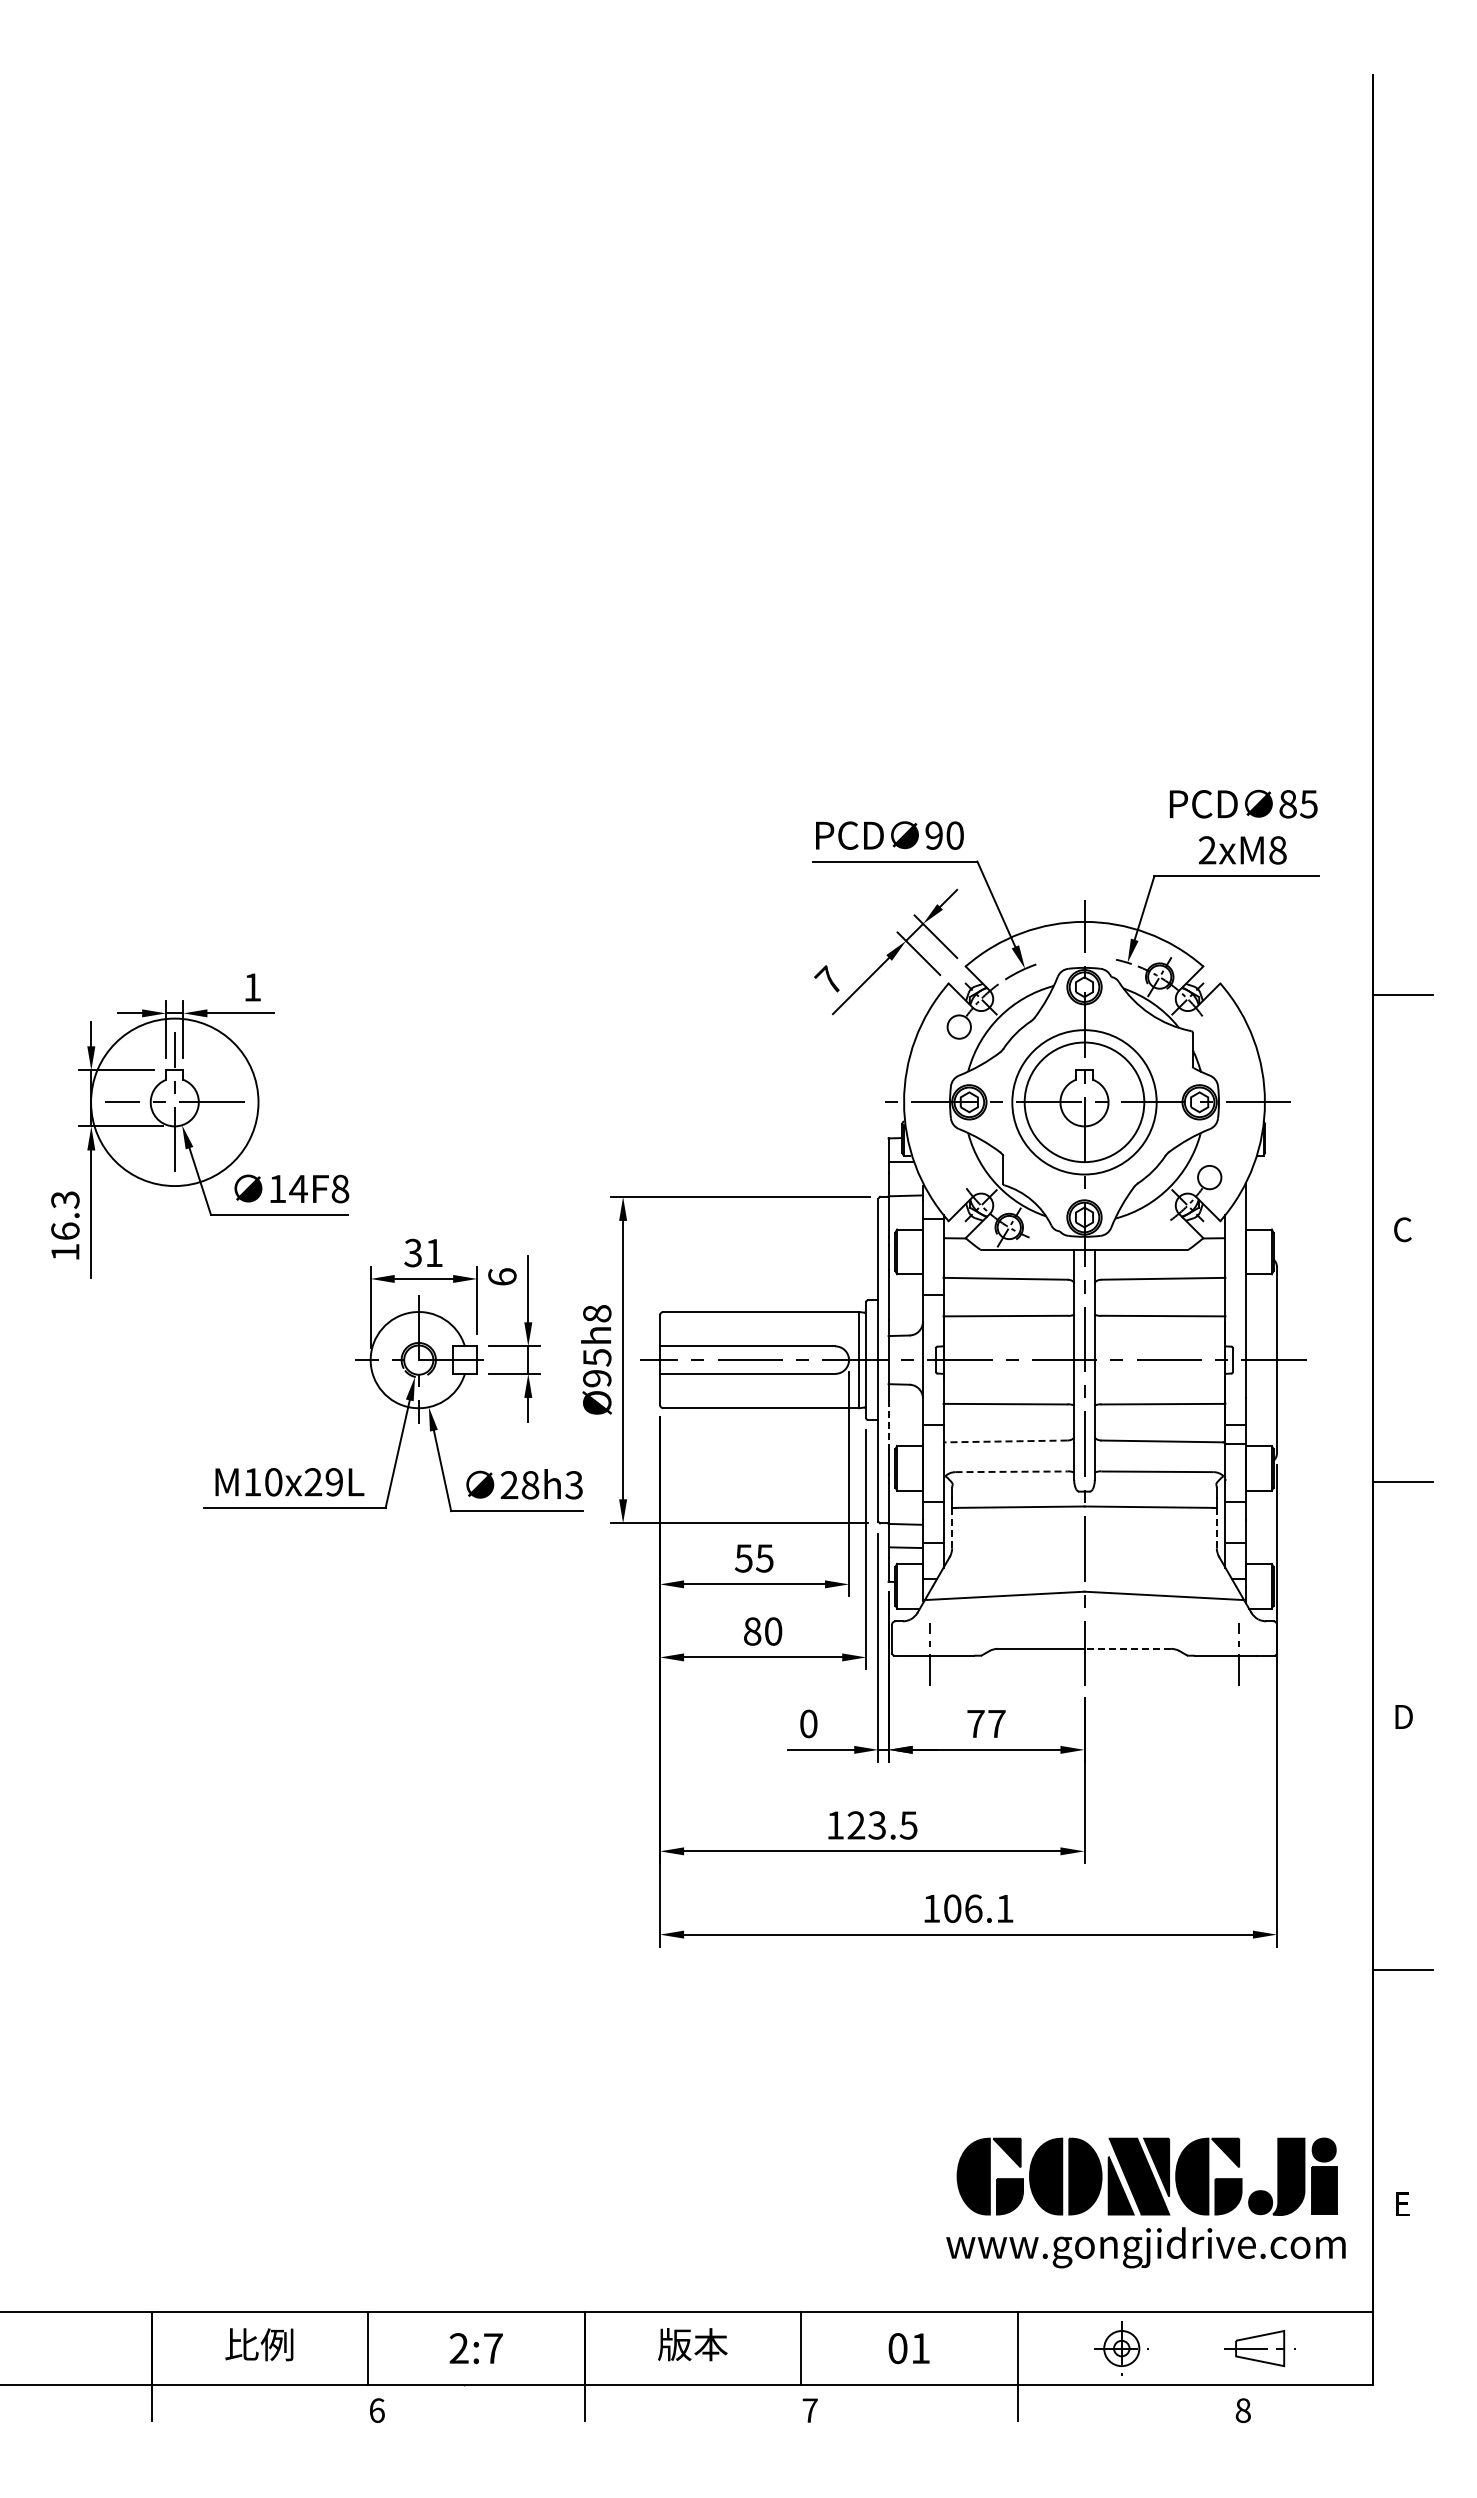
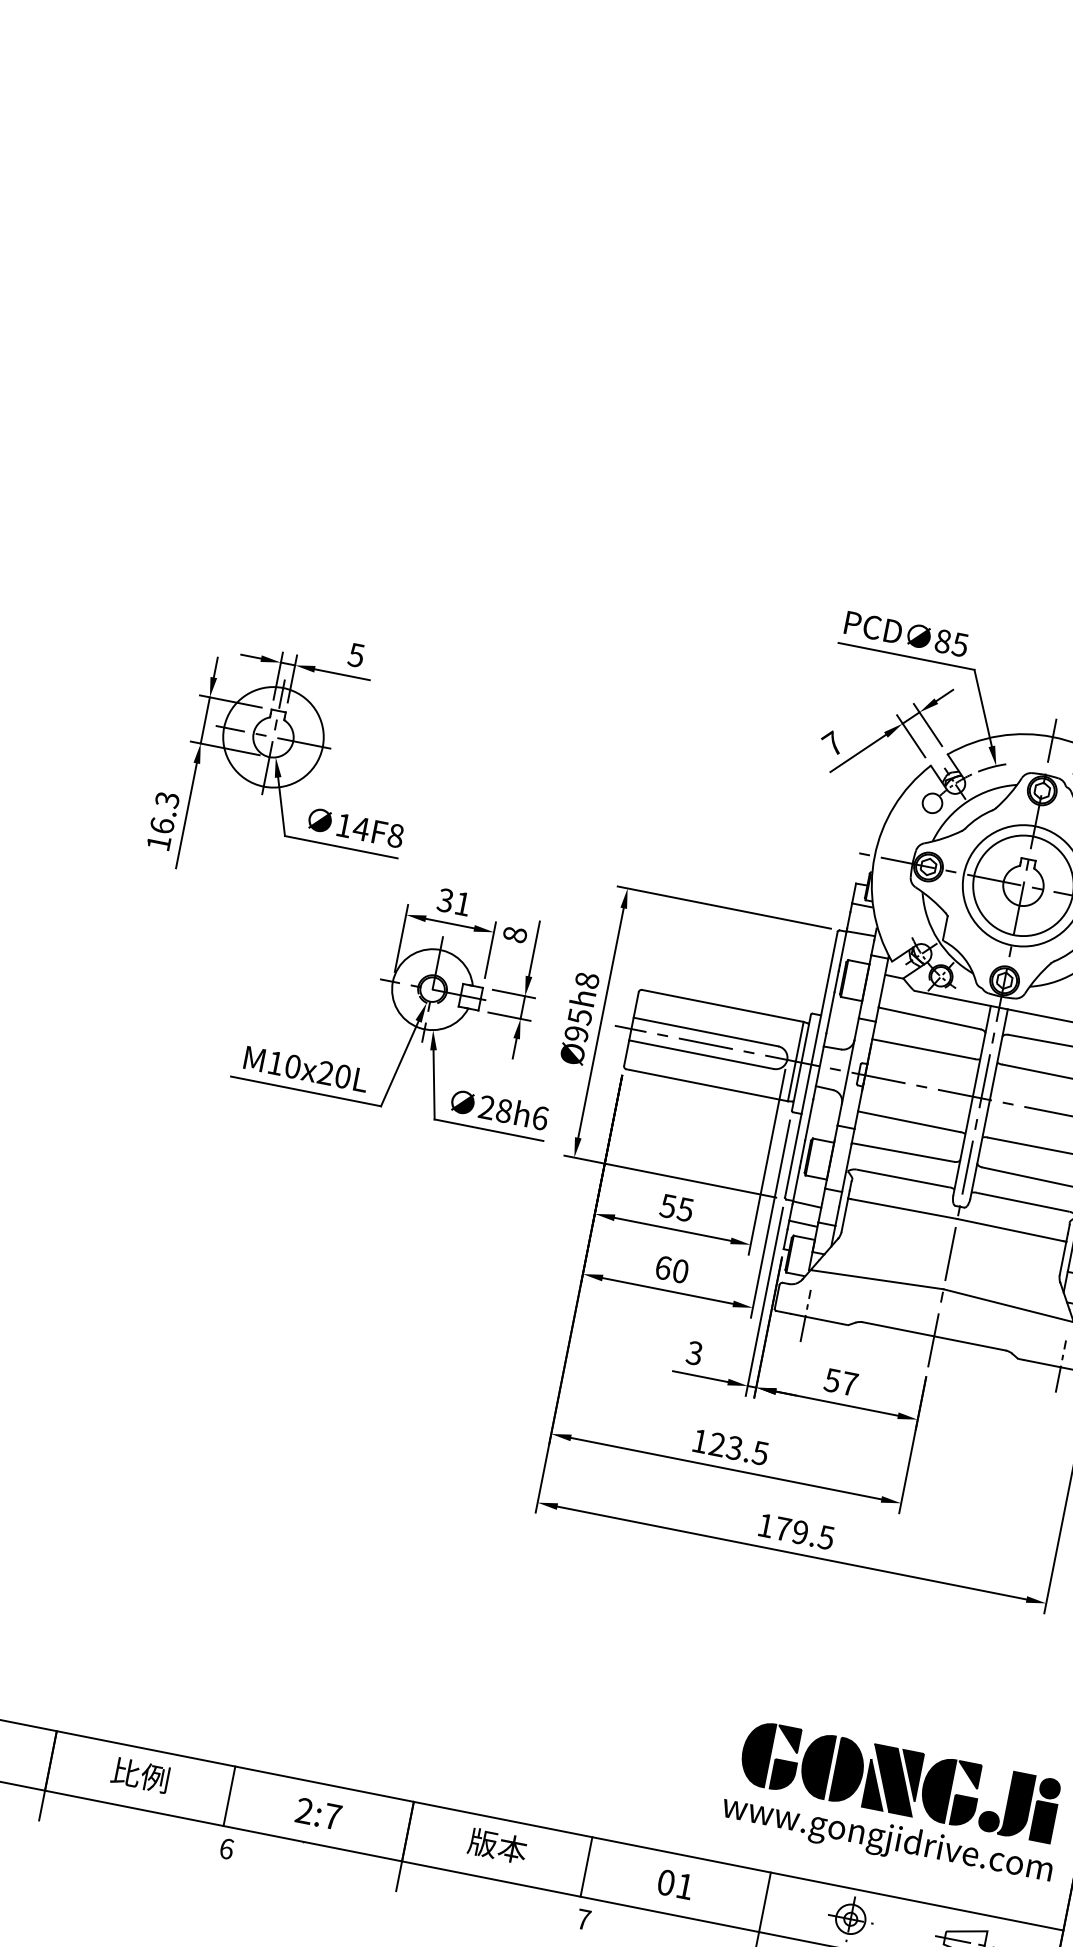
text: (944, 835) -> (951, 642), 90 -> 85
text: (252, 987) -> (356, 655), 1 -> 5
circle: (174, 1102) -> (273, 737), size x0.71
text: (502, 1276) -> (515, 934), 6 -> 8
line: (888, 1425) -> (809, 1120), dashed -> solid
line: (1005, 1441) -> (902, 1152), dashed -> solid
line: (1012, 1471) -> (903, 1178), dashed -> solid
text: (334, 1482) -> (343, 1076), M10x29L -> M10x20L
text: (574, 1485) -> (540, 1118), 28h3 -> 28h6
line: (952, 1527) -> (845, 1214), dashed -> solid
line: (1216, 1528) -> (1062, 1258), dashed -> solid
text: (752, 1631) -> (663, 1267), 80 -> 60
line: (1127, 1648) -> (969, 1343), dashed -> solid
text: (808, 1723) -> (694, 1352), 0 -> 3
text: (975, 1724) -> (832, 1380), 77 -> 57
text: (978, 1908) -> (804, 1533), 106.1 -> 179.5

